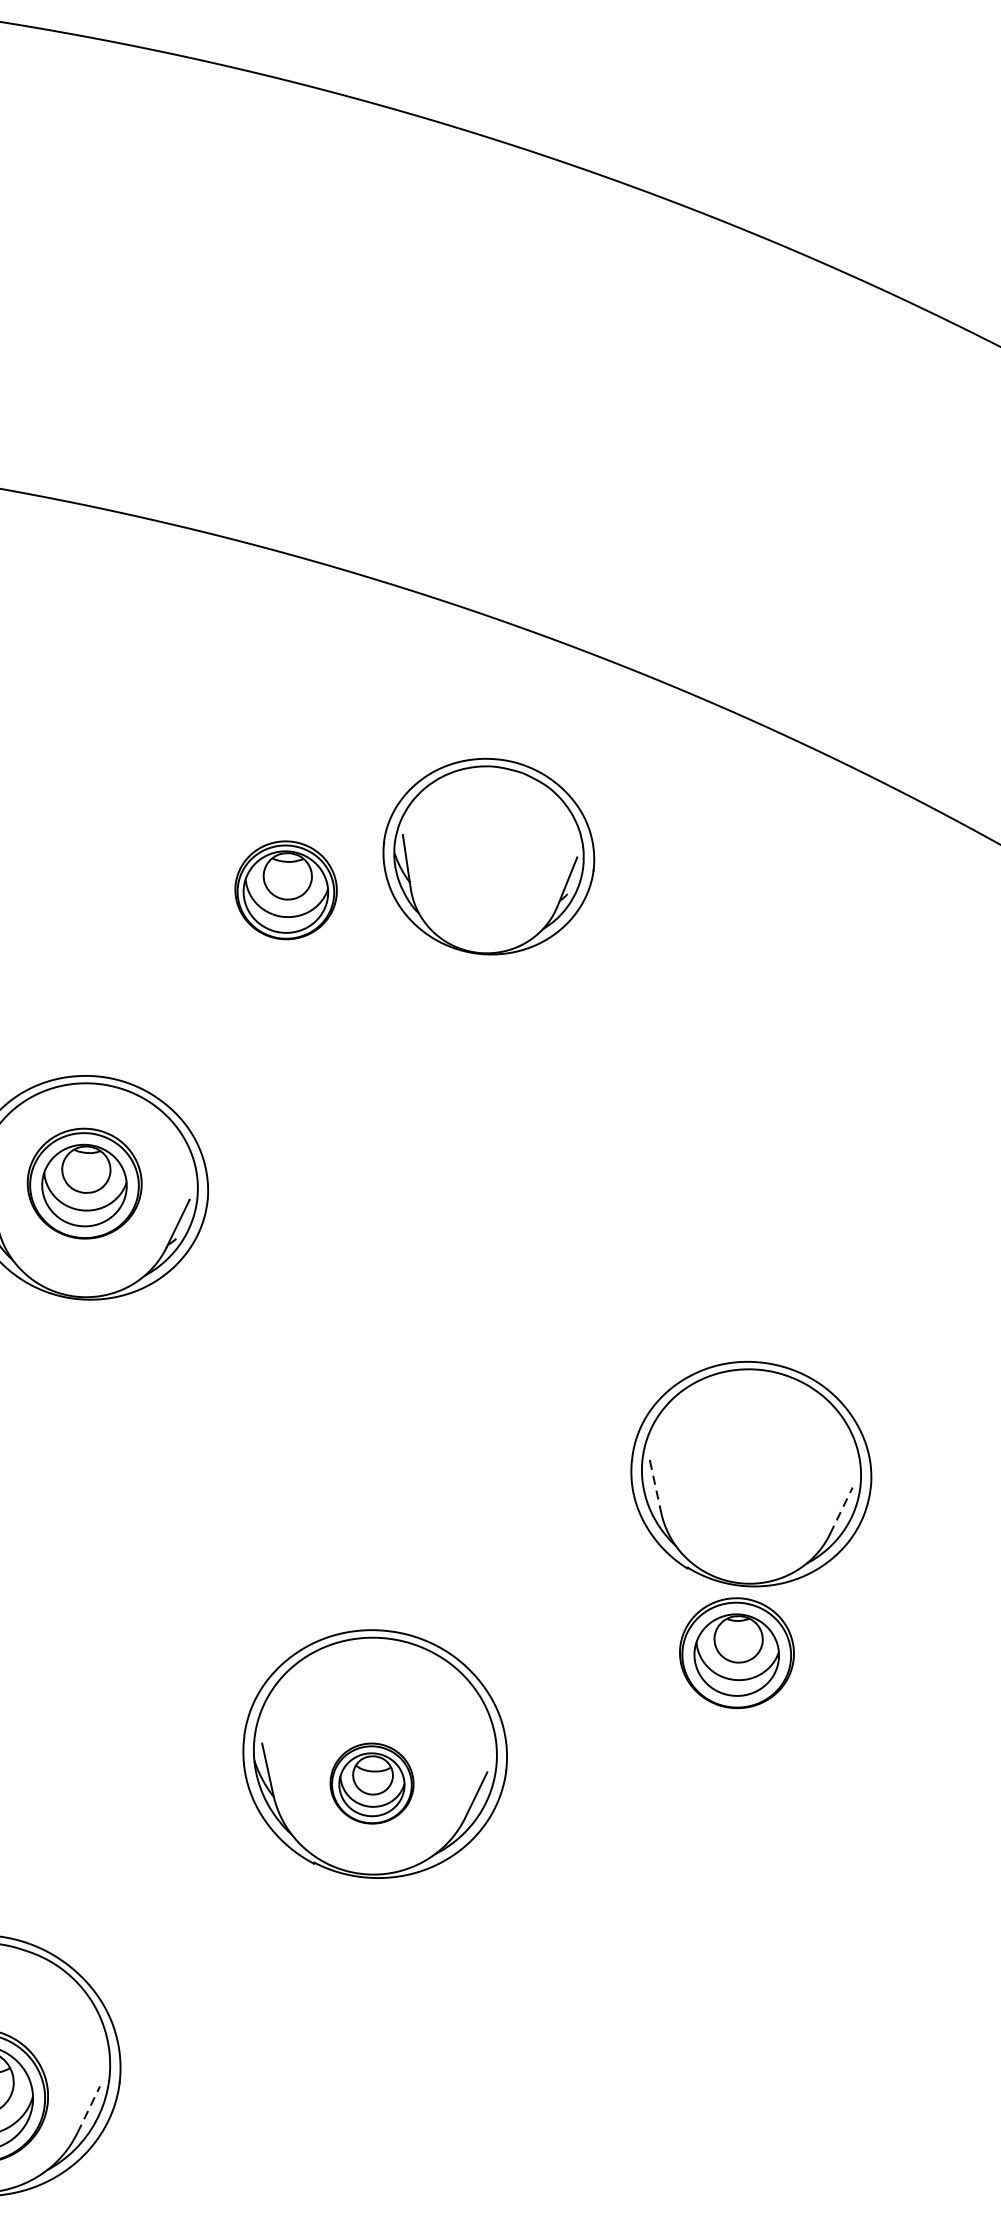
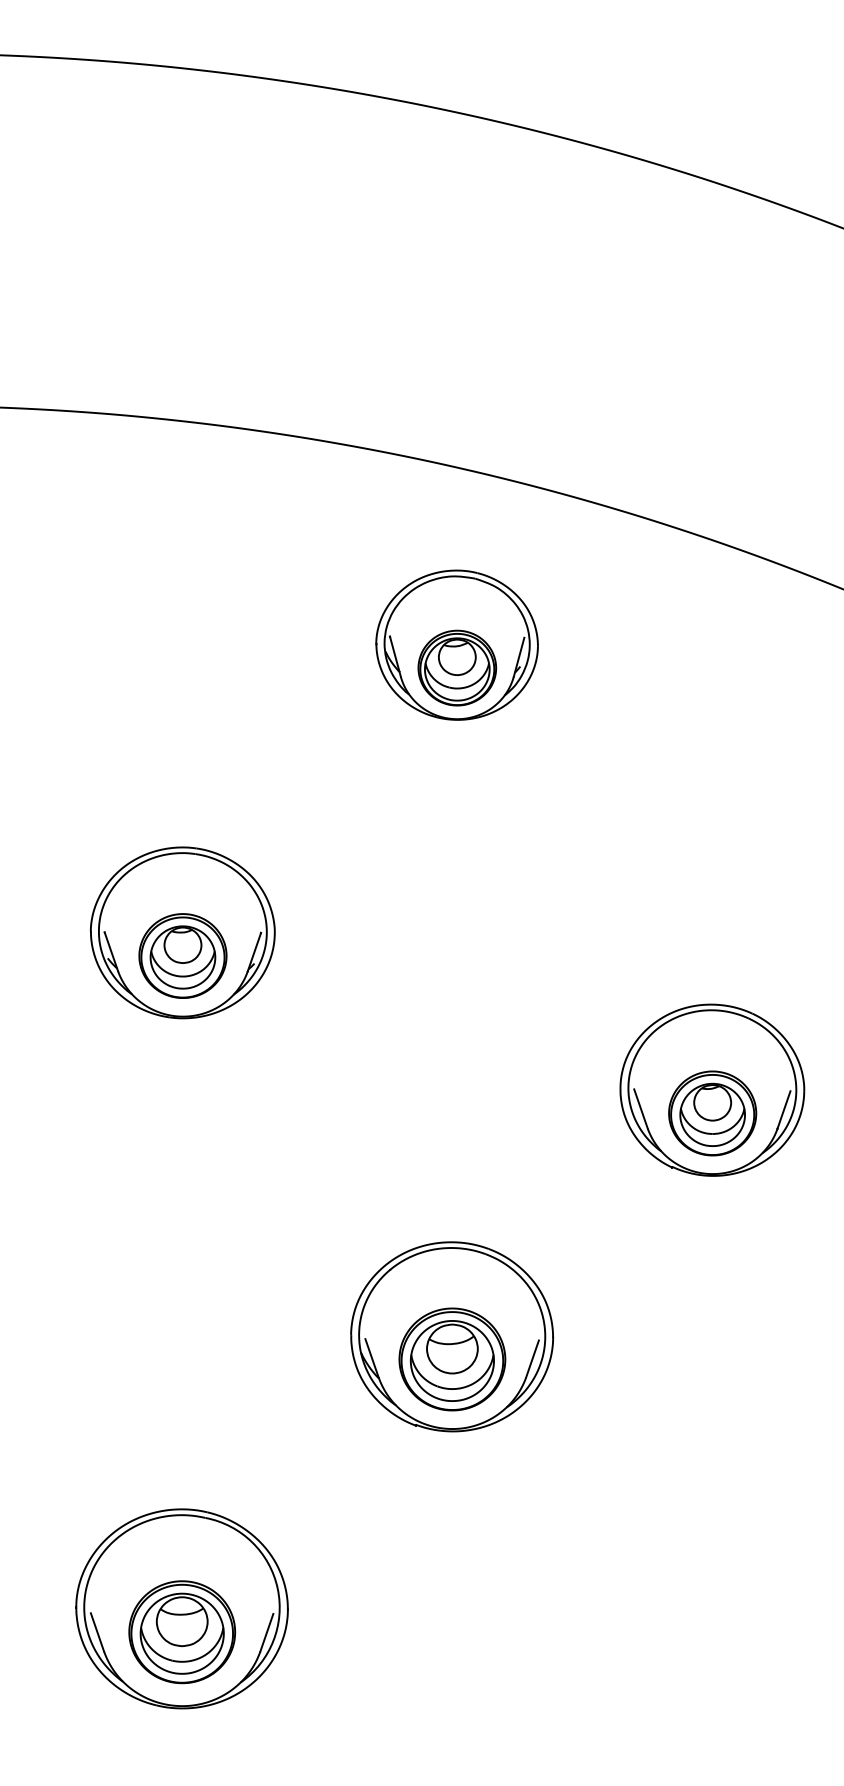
part: (286, 889) -> (457, 667), moved
part: (84, 1182) -> (182, 955), moved
line: (655, 1486) -> (640, 1108), dashed -> solid
line: (842, 1510) -> (784, 1109), dashed -> solid
part: (736, 1653) -> (712, 1113), moved
part: (372, 1783) -> (452, 1359), size x1.67
line: (88, 2109) -> (266, 1632), dashed -> solid

